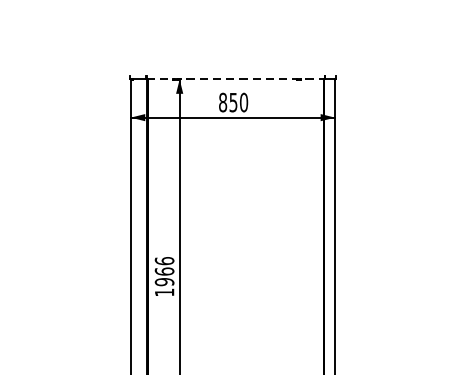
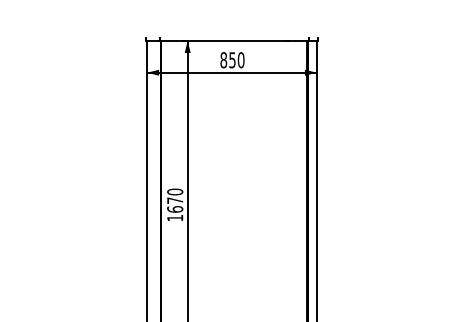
line: (235, 78) -> (234, 40), dashed -> solid
text: (164, 271) -> (175, 200), 1966 -> 1670

